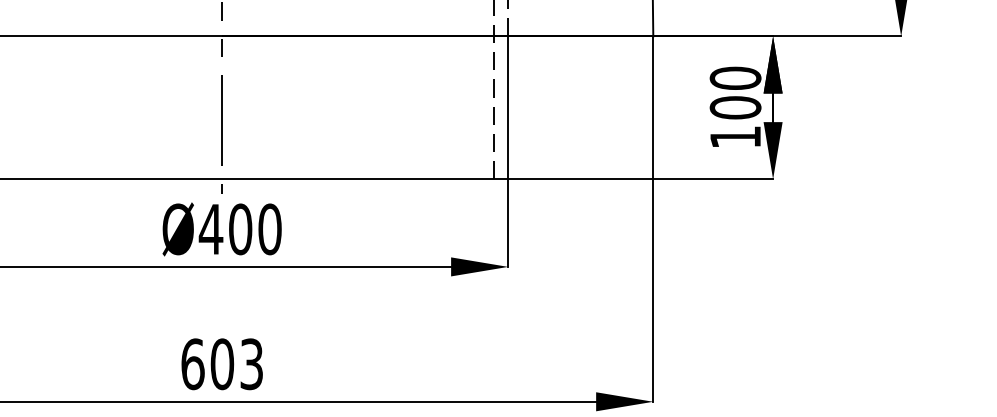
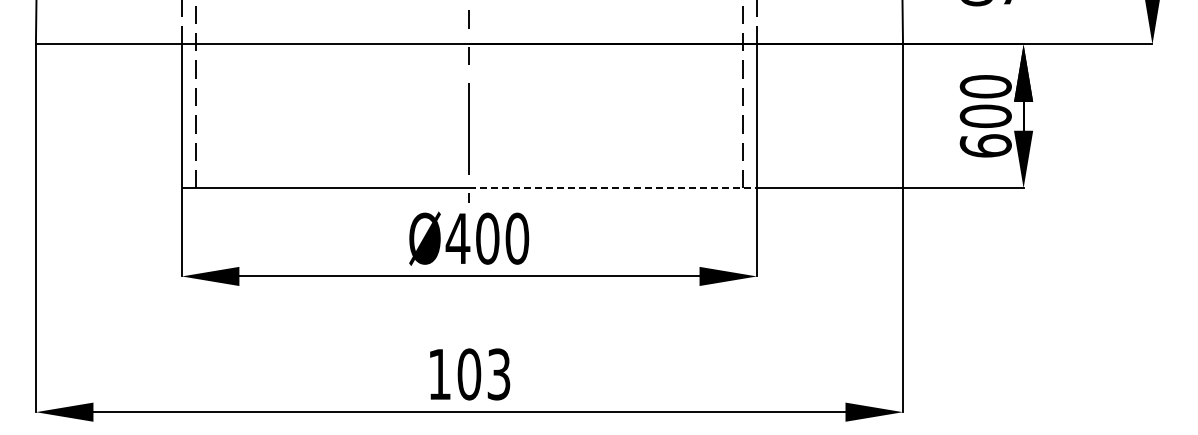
text: (735, 136) -> (985, 145), 100 -> 600
line: (365, 179) -> (613, 188), solid -> dashed
text: (192, 364) -> (439, 374), 603 -> 103

